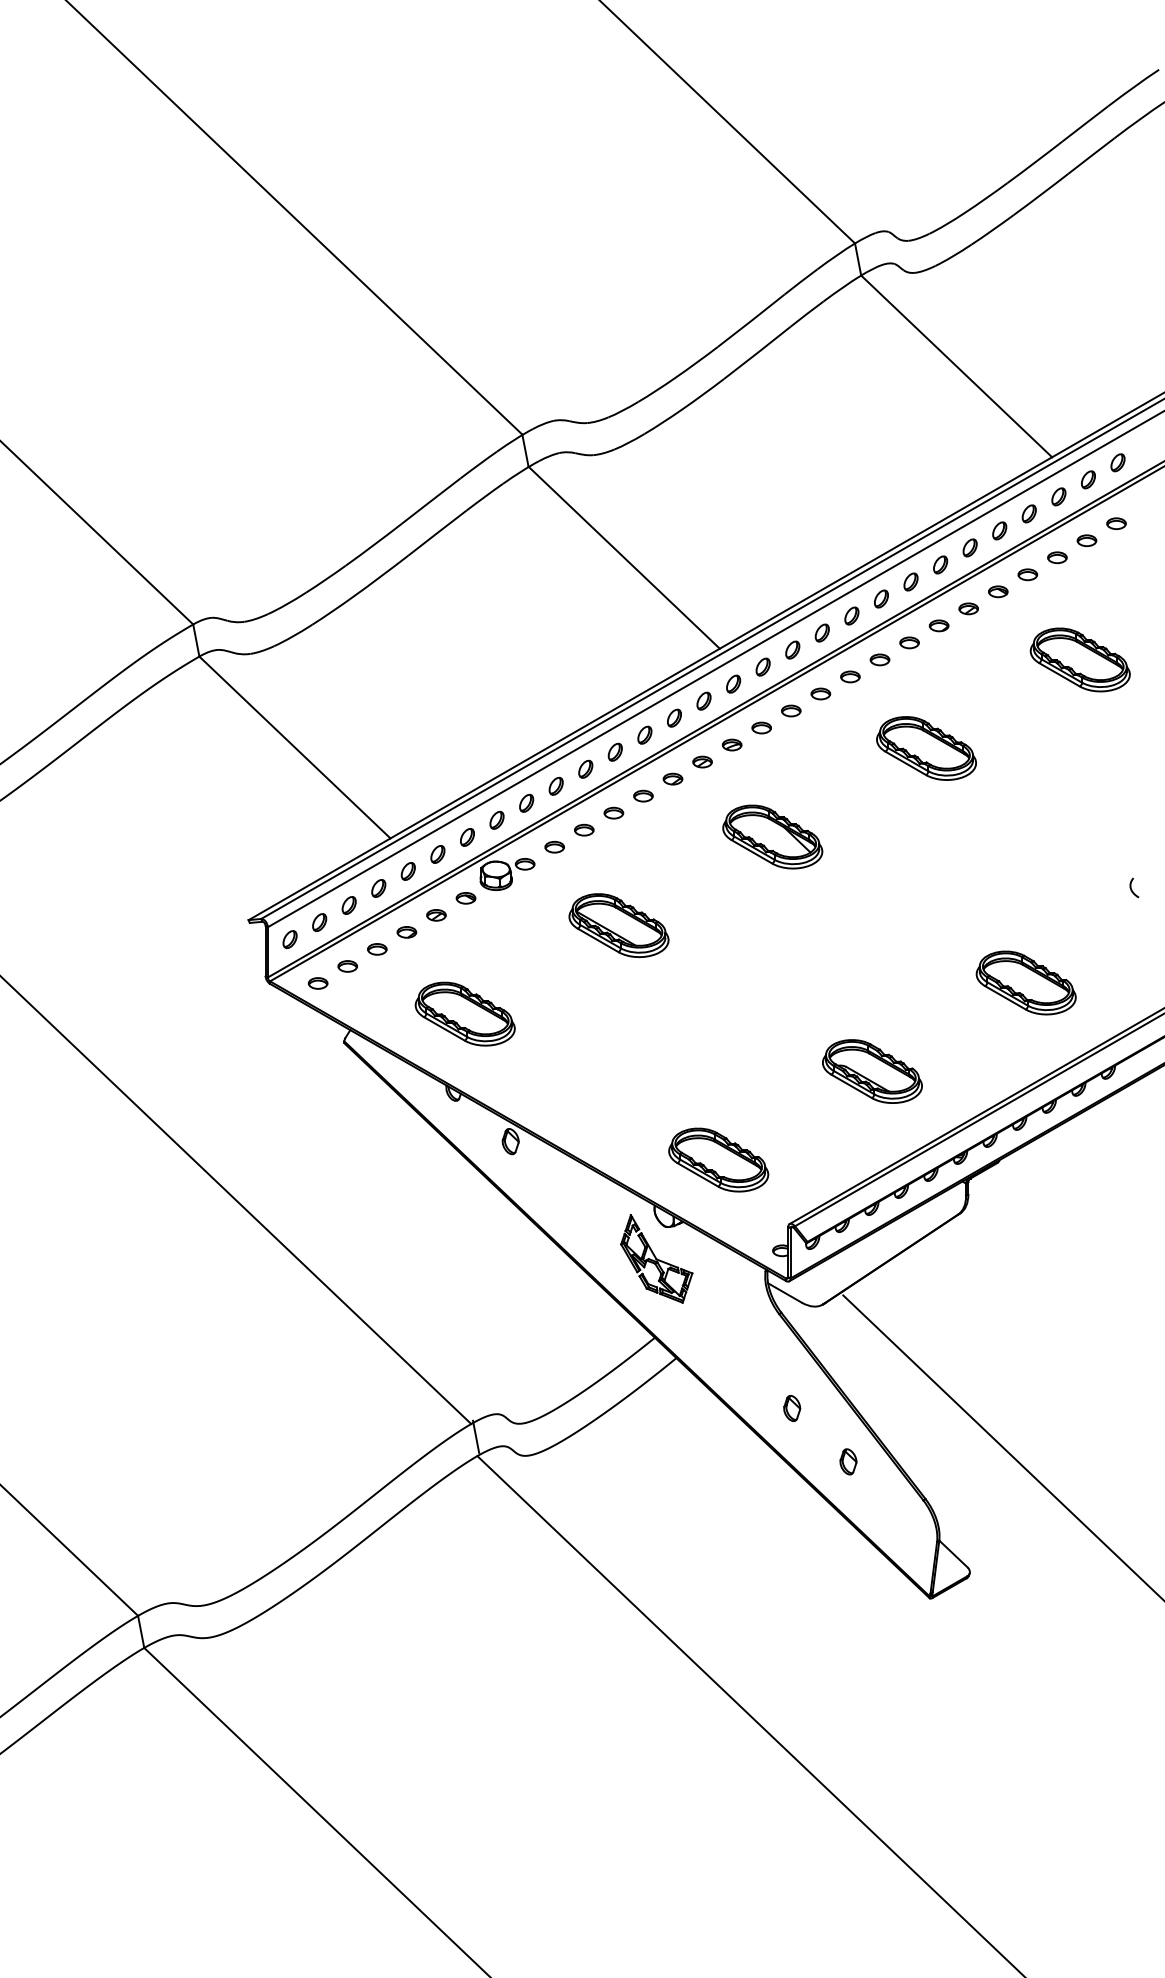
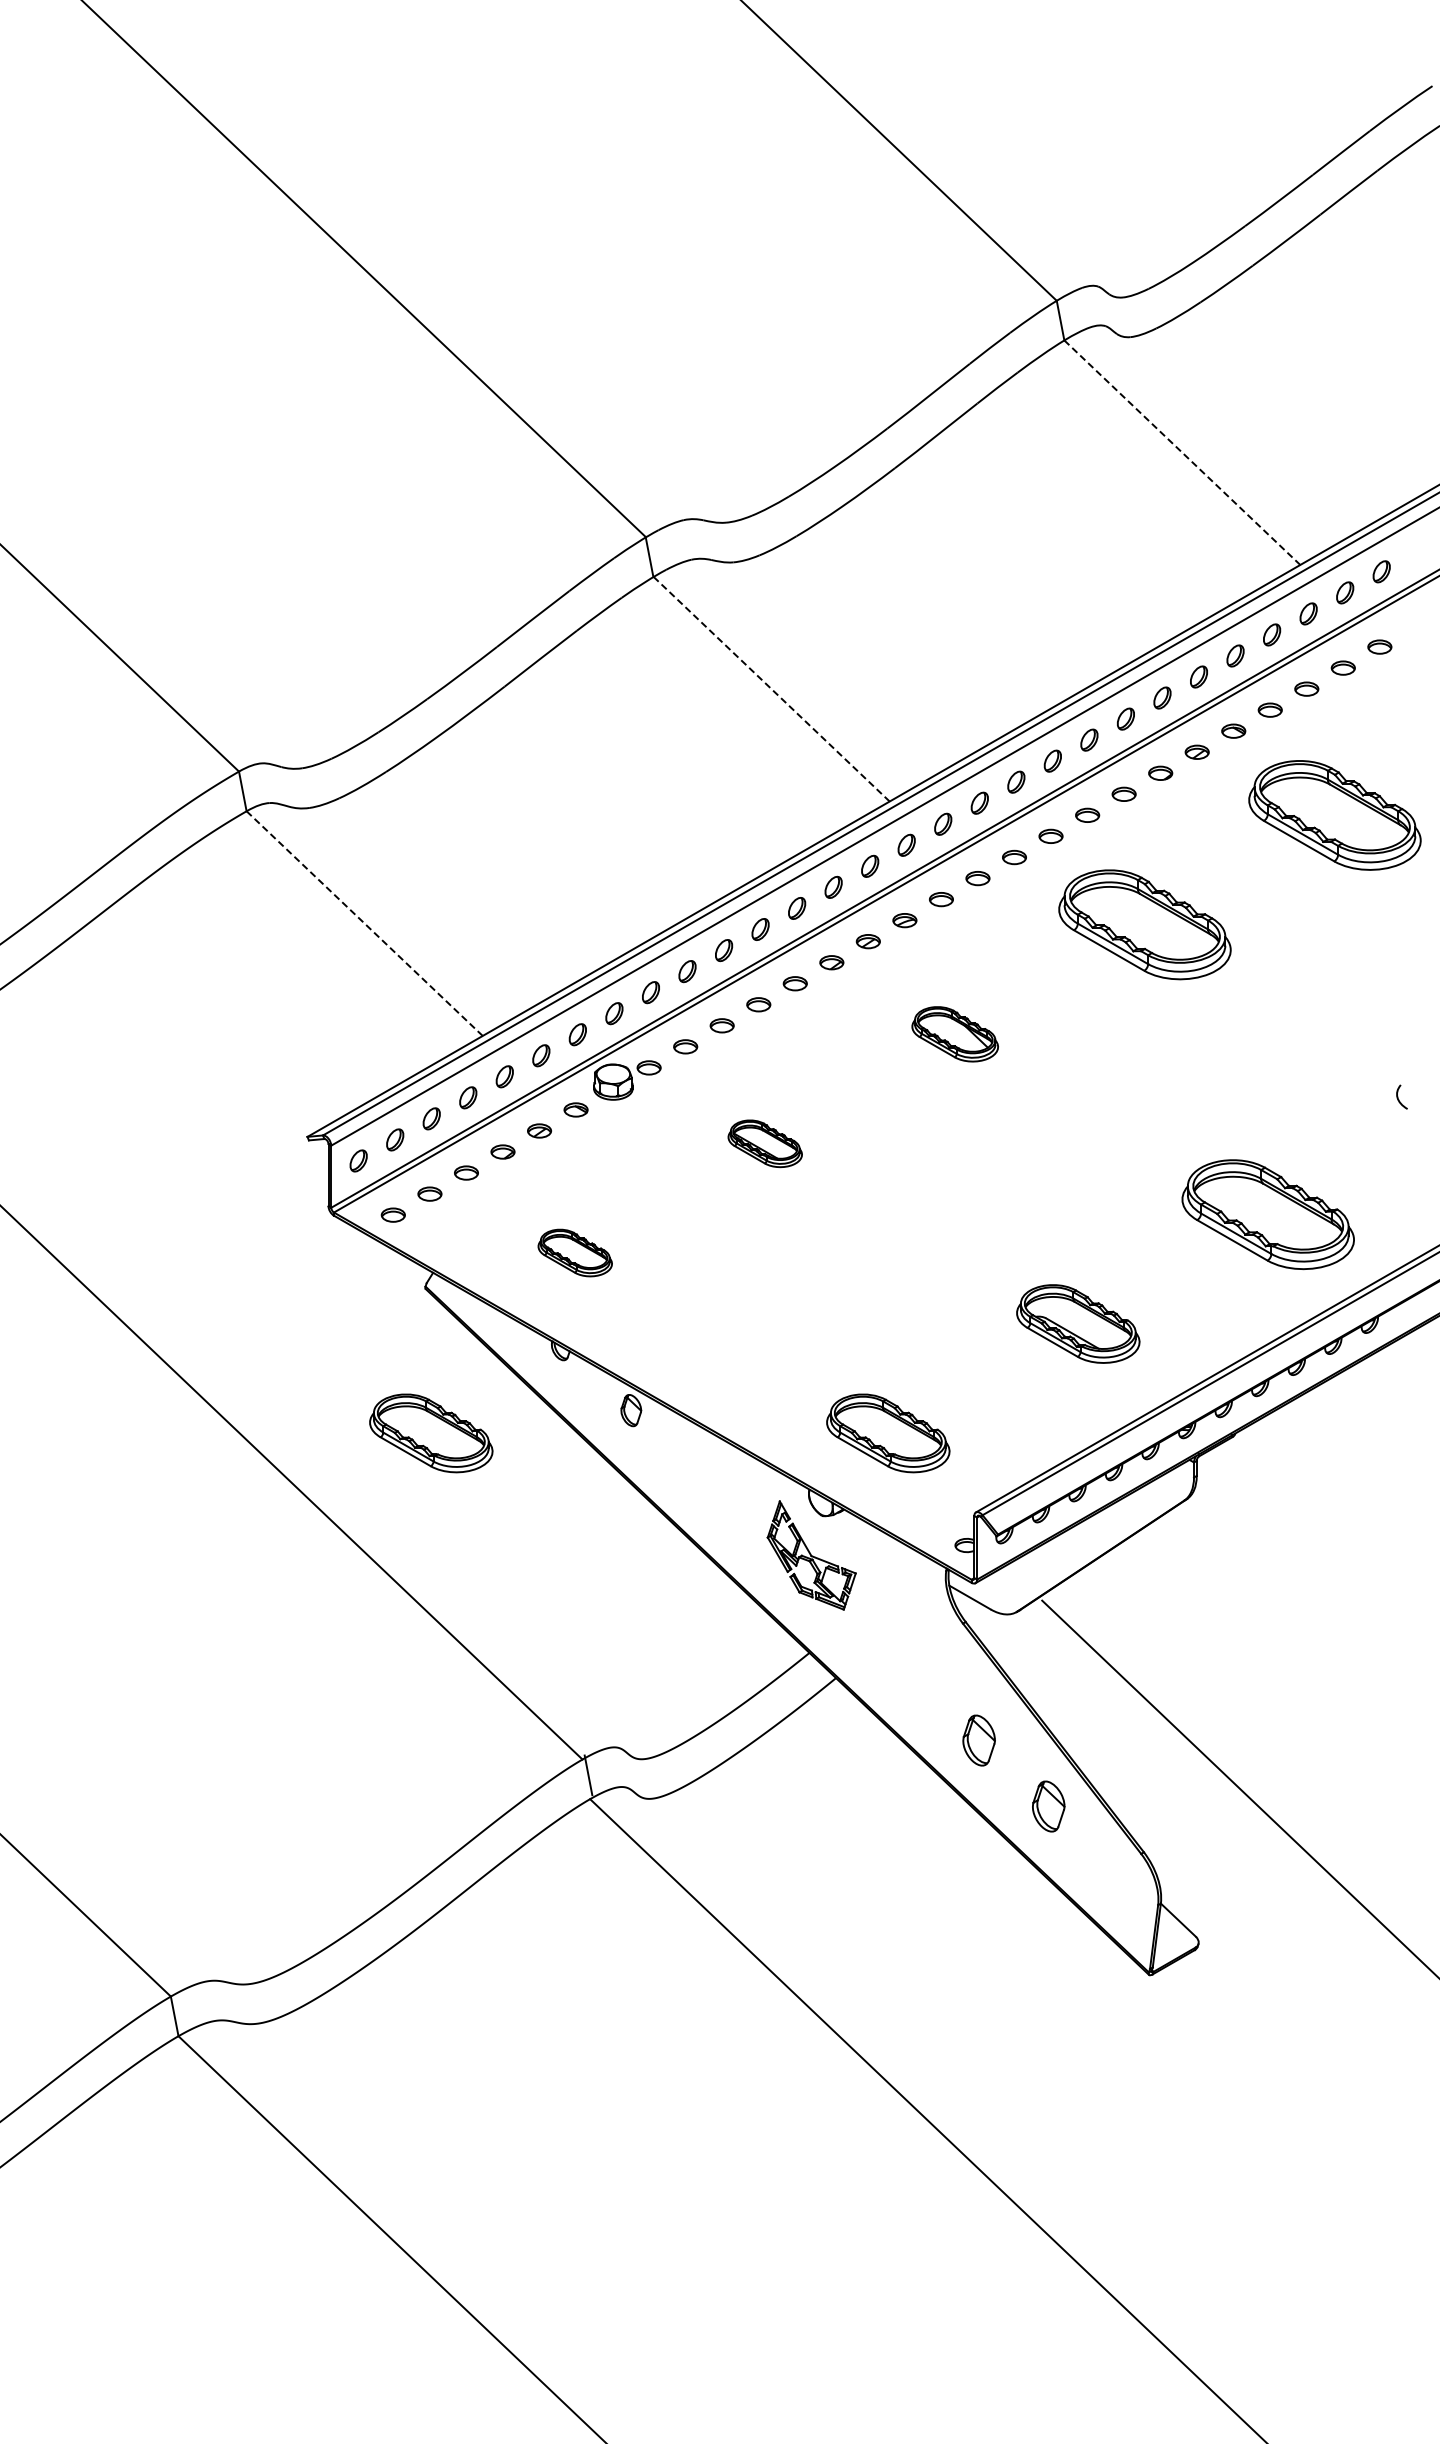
line: (956, 366) -> (1182, 452), solid -> dashed
line: (624, 557) -> (771, 688), solid -> dashed
part: (1080, 660) -> (1335, 815), size x1.4
line: (294, 747) -> (364, 923), solid -> dashed
part: (926, 748) -> (1145, 924), size x1.4
part: (773, 837) -> (955, 1034), size x0.7
part: (619, 925) -> (765, 1143), size x0.6
part: (1026, 982) -> (1268, 1214), size x1.4
part: (465, 1013) -> (575, 1252), size x0.6
part: (349, 1160) -> (431, 1433), added
part: (791, 1407) -> (978, 1739), size x1.6
part: (848, 1461) -> (1048, 1805), size x1.6

